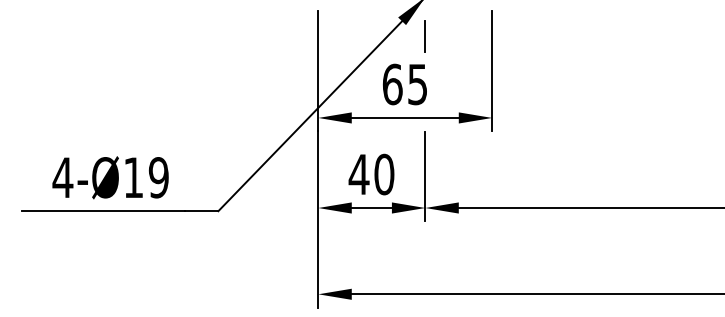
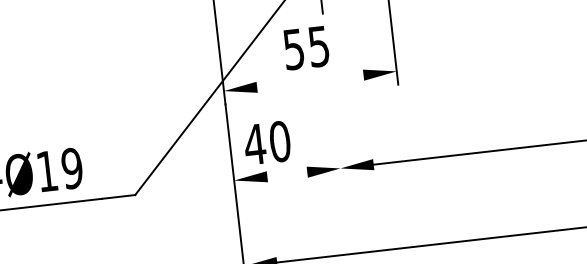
text: (392, 84) -> (293, 49), 65 -> 55
line: (404, 117) -> (309, 80), removed
text: (371, 174) -> (267, 143), moved
line: (425, 176) -> (337, 137), removed
line: (371, 208) -> (287, 175), removed

